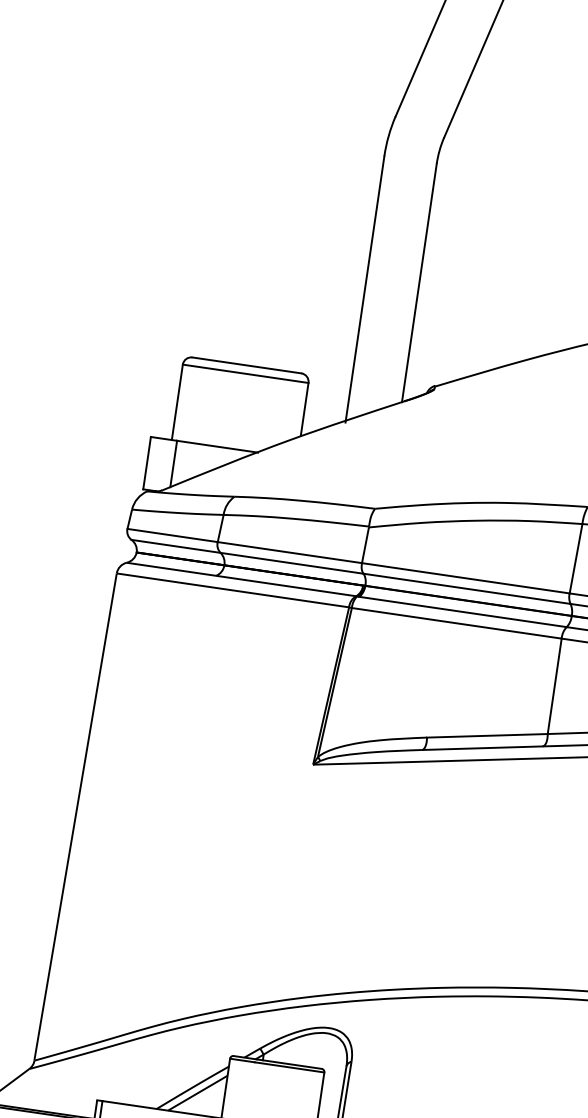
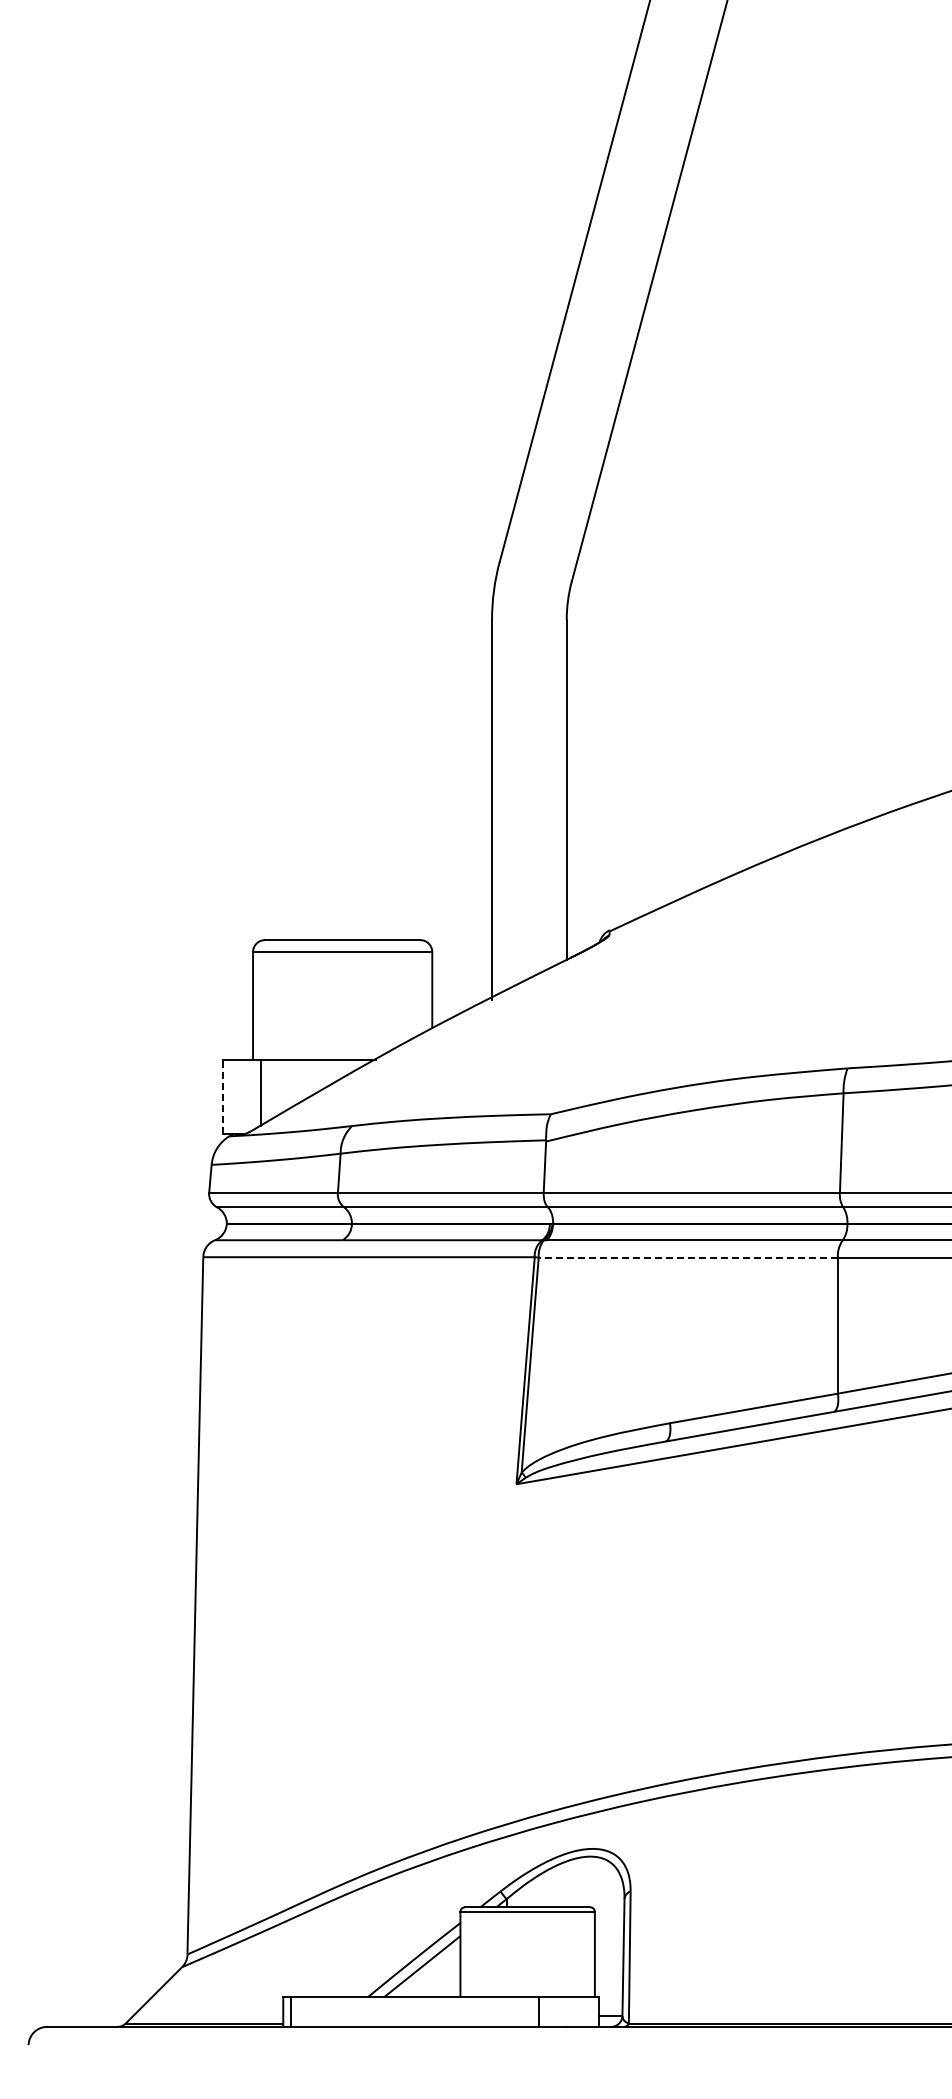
line: (147, 462) -> (223, 1096), solid -> dashed
line: (456, 623) -> (688, 1257), solid -> dashed

